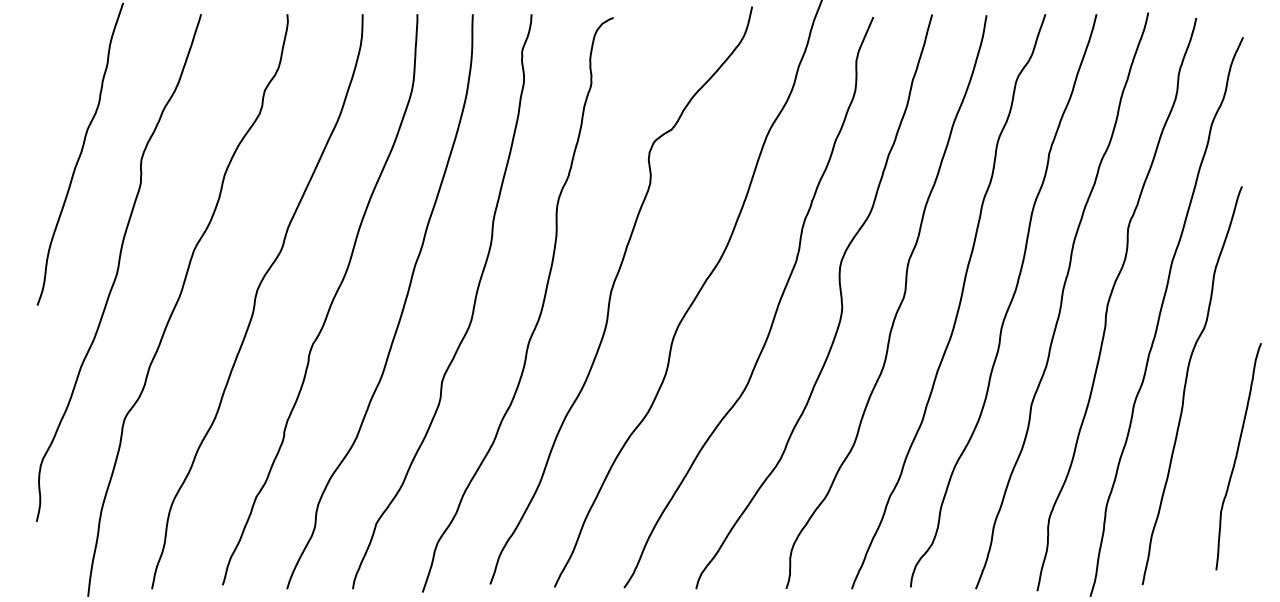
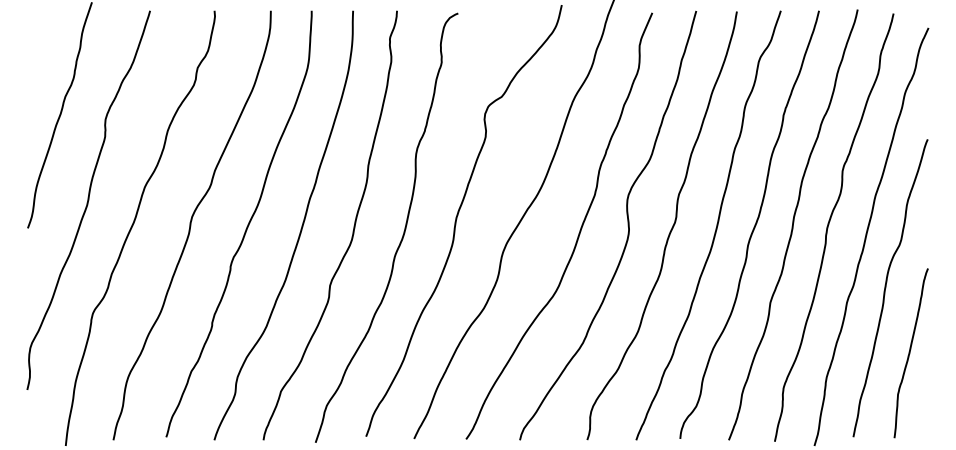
curve: (1237, 456) -> (910, 353), moved

